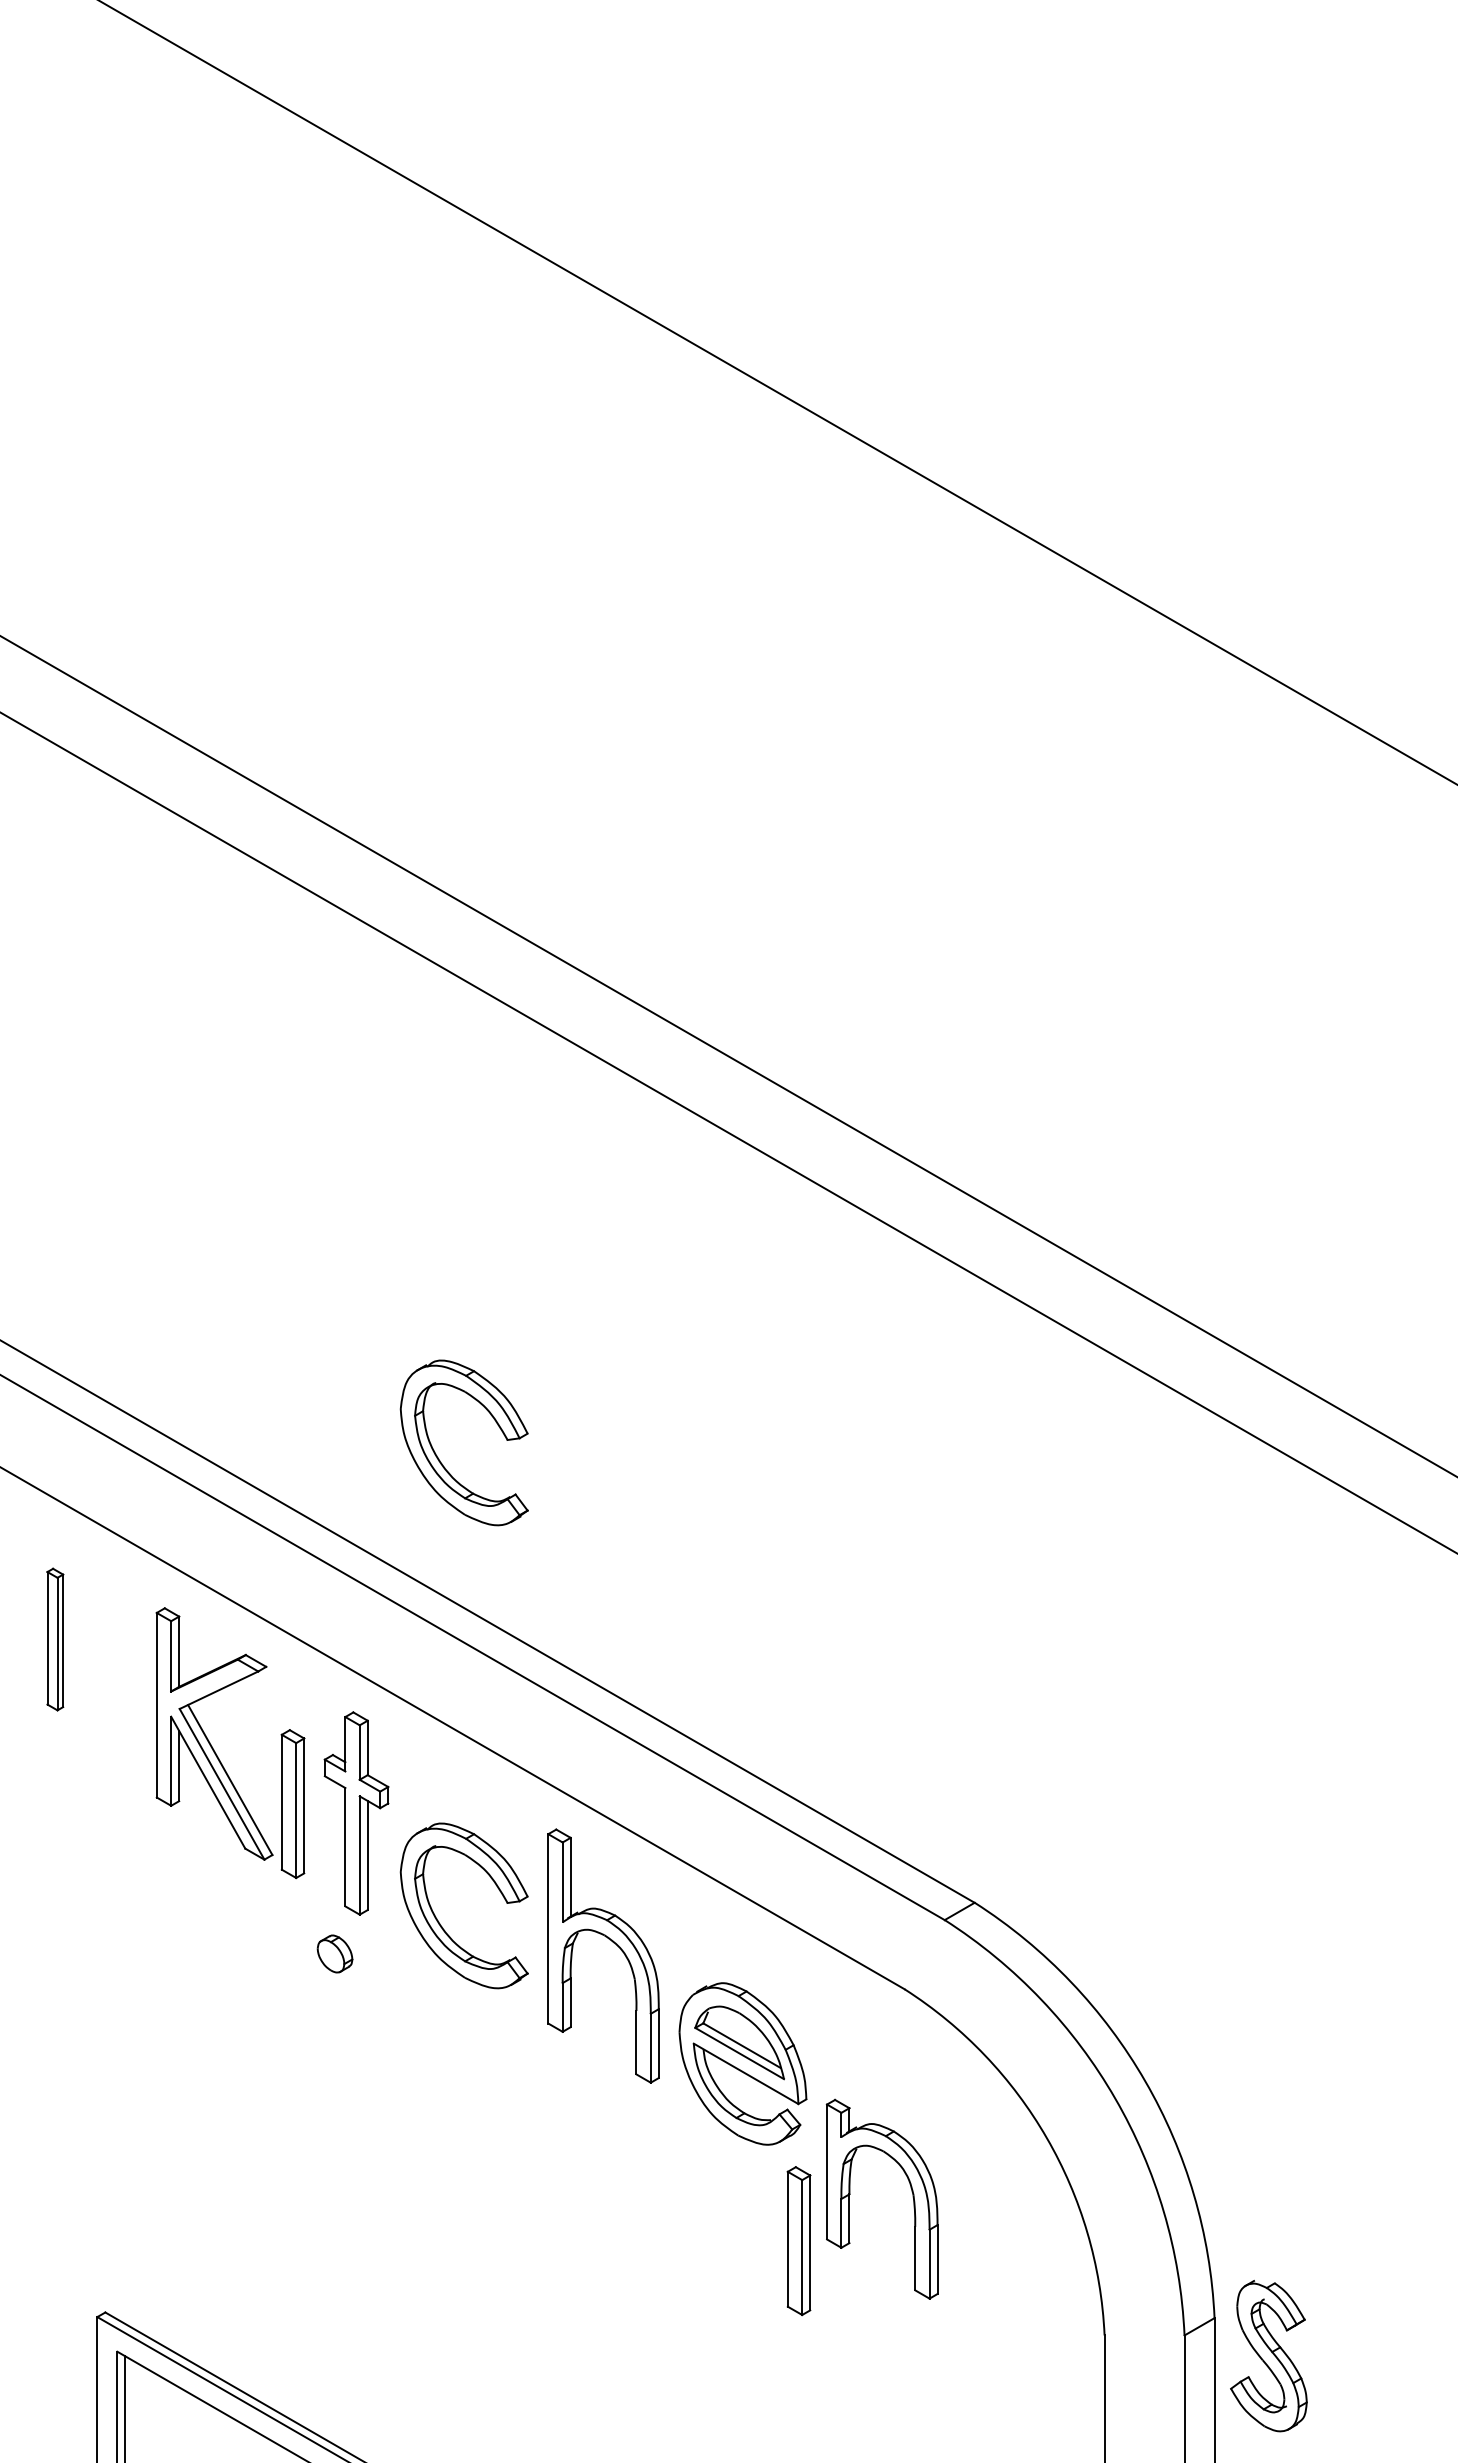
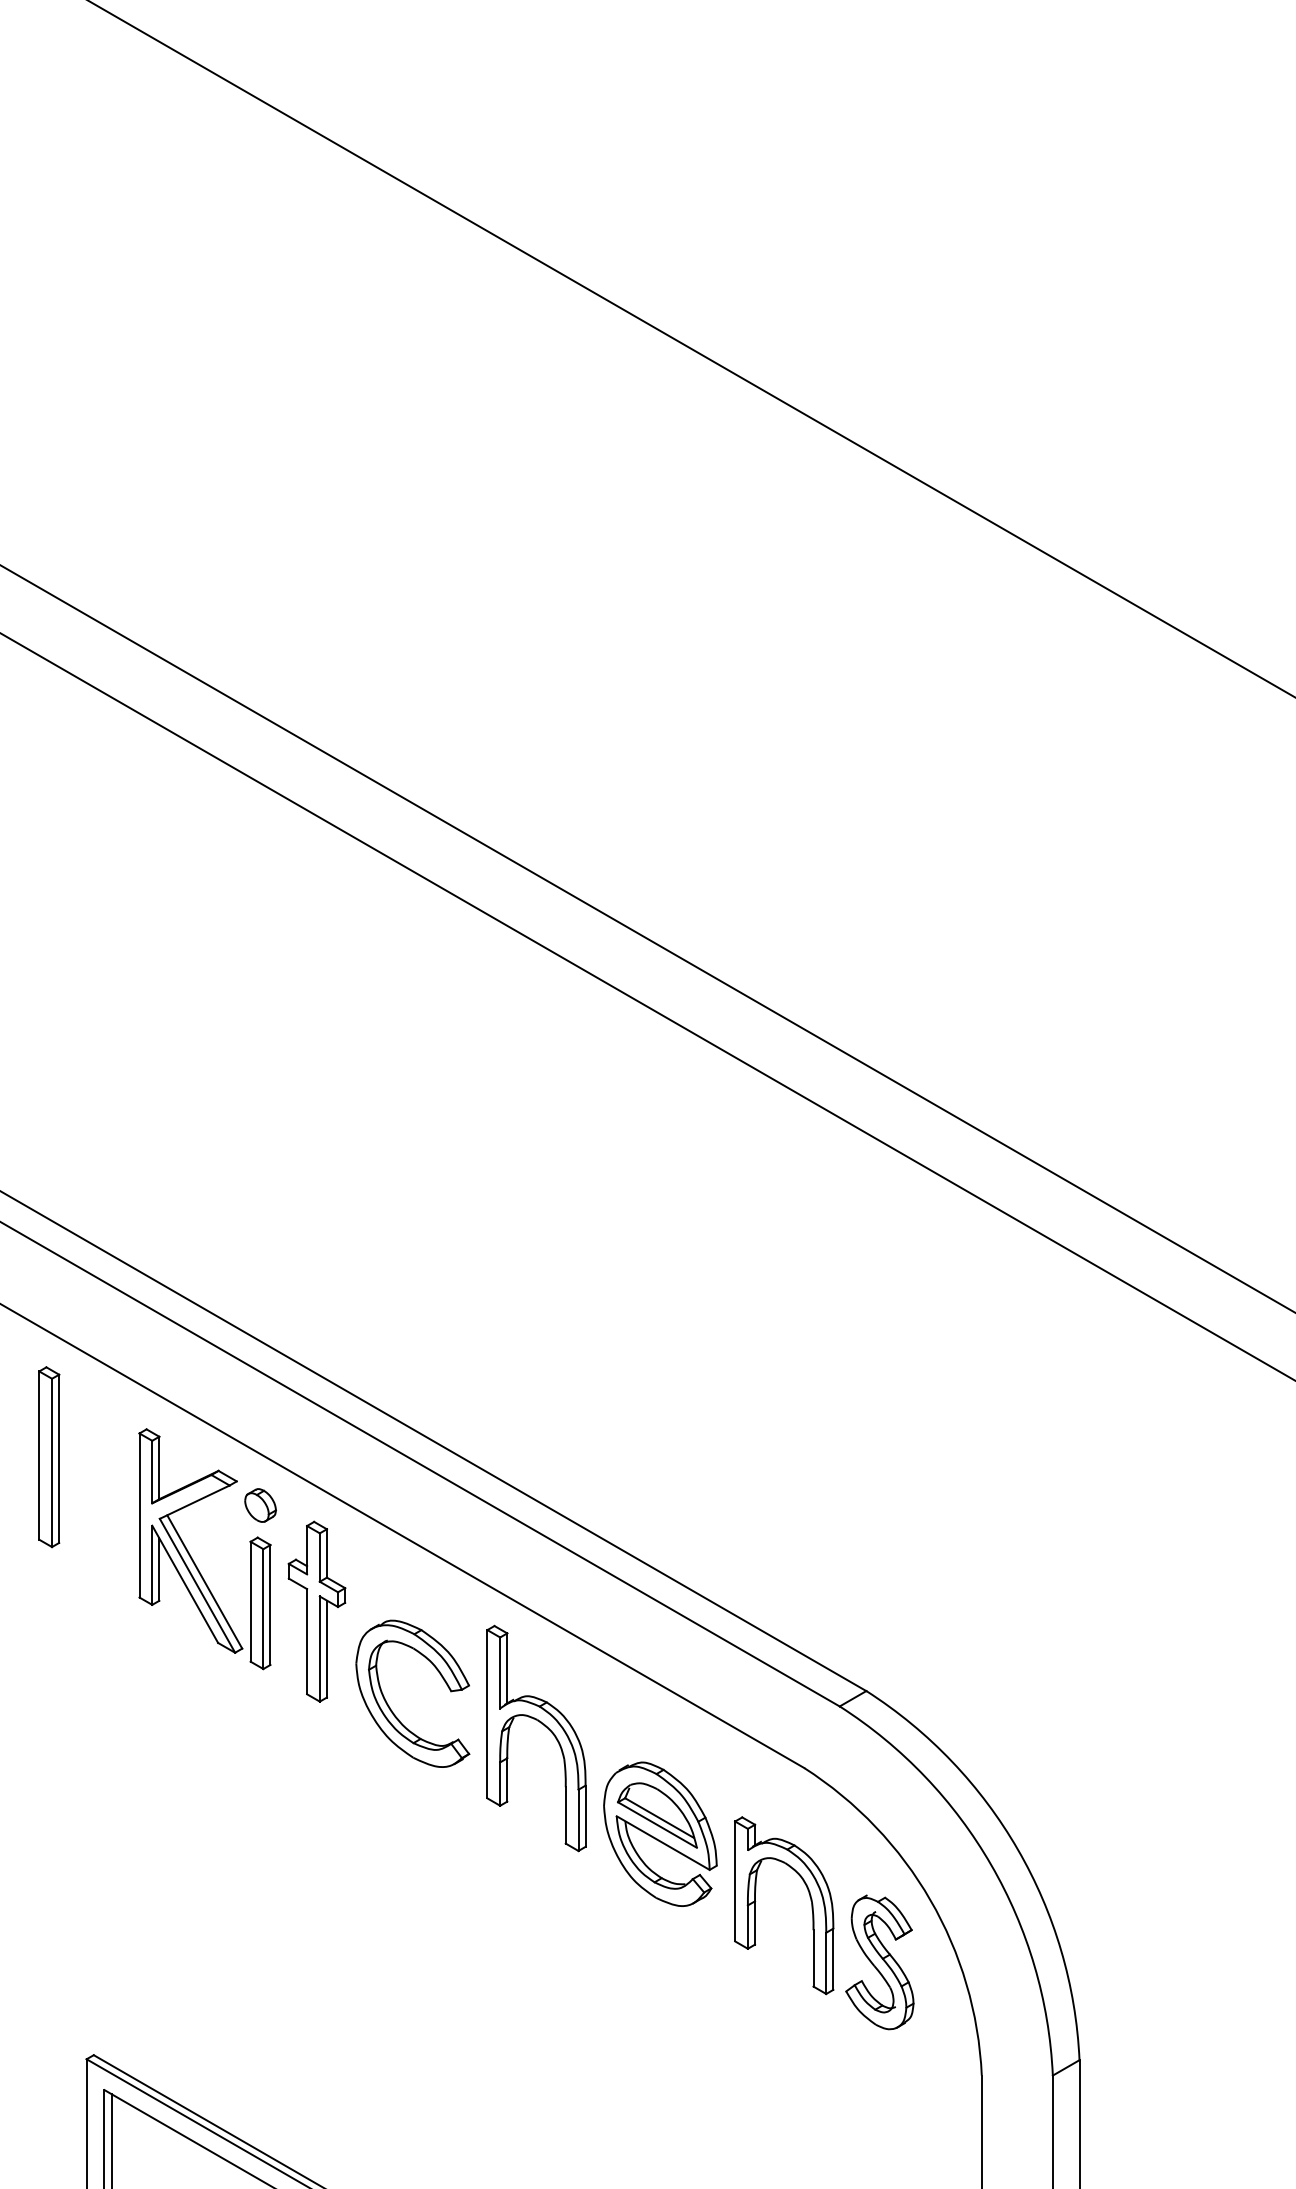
part: (437, 1455) -> (388, 1293), removed
part: (55, 1639) -> (49, 1457), size x1.43
part: (334, 1953) -> (260, 1505), moved
part: (910, 2188) -> (809, 1896), moved
part: (798, 2241) -> (709, 1992), removed
part: (1268, 2355) -> (879, 1961), moved

